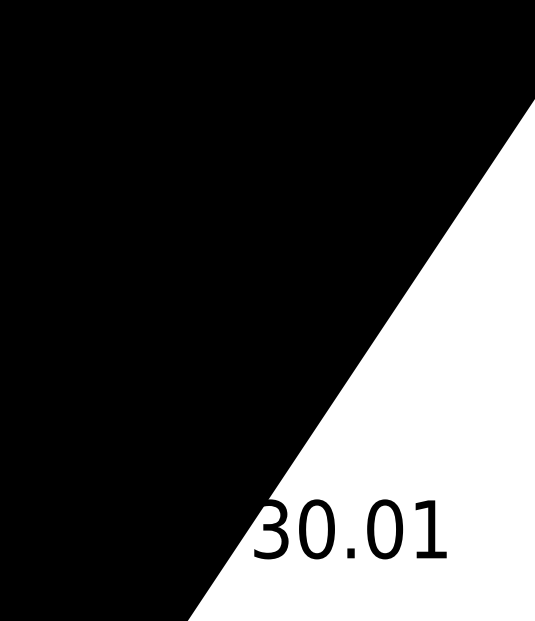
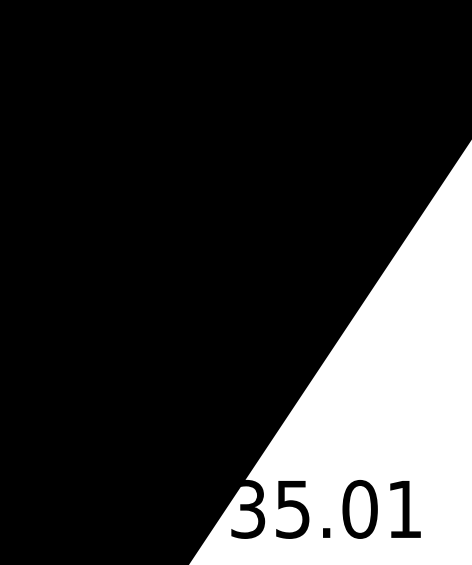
text: (316, 529) -> (292, 509), 30.01 -> 35.01

